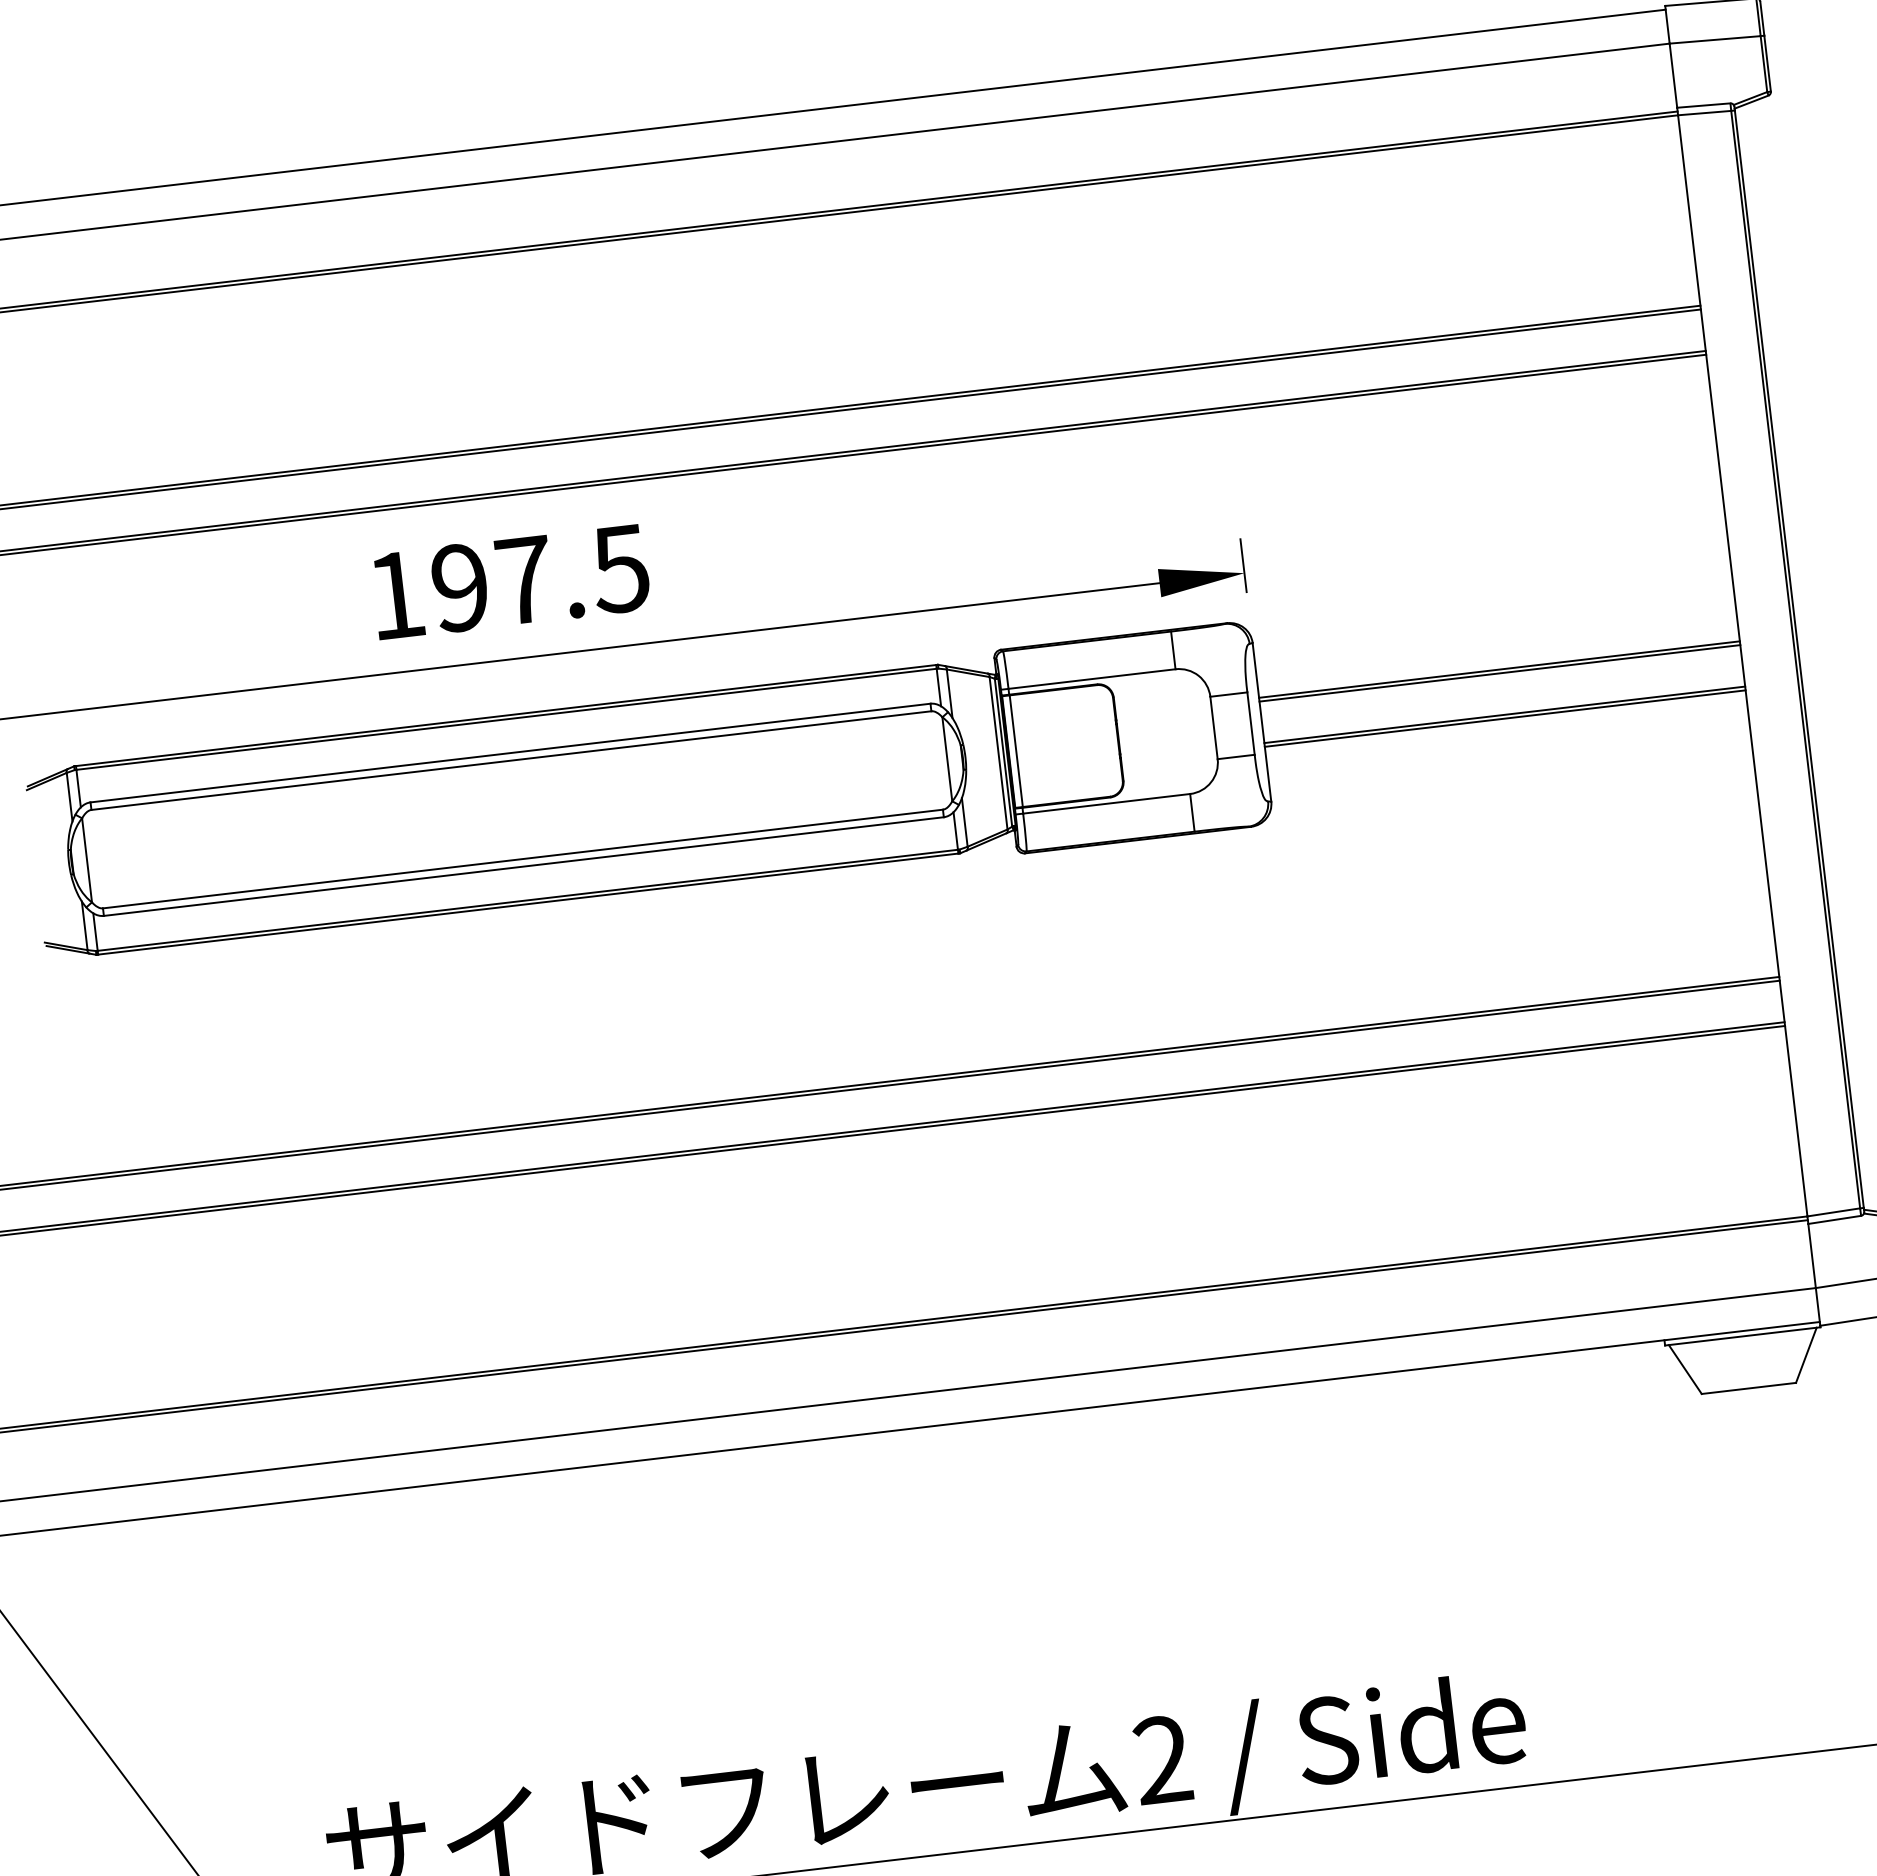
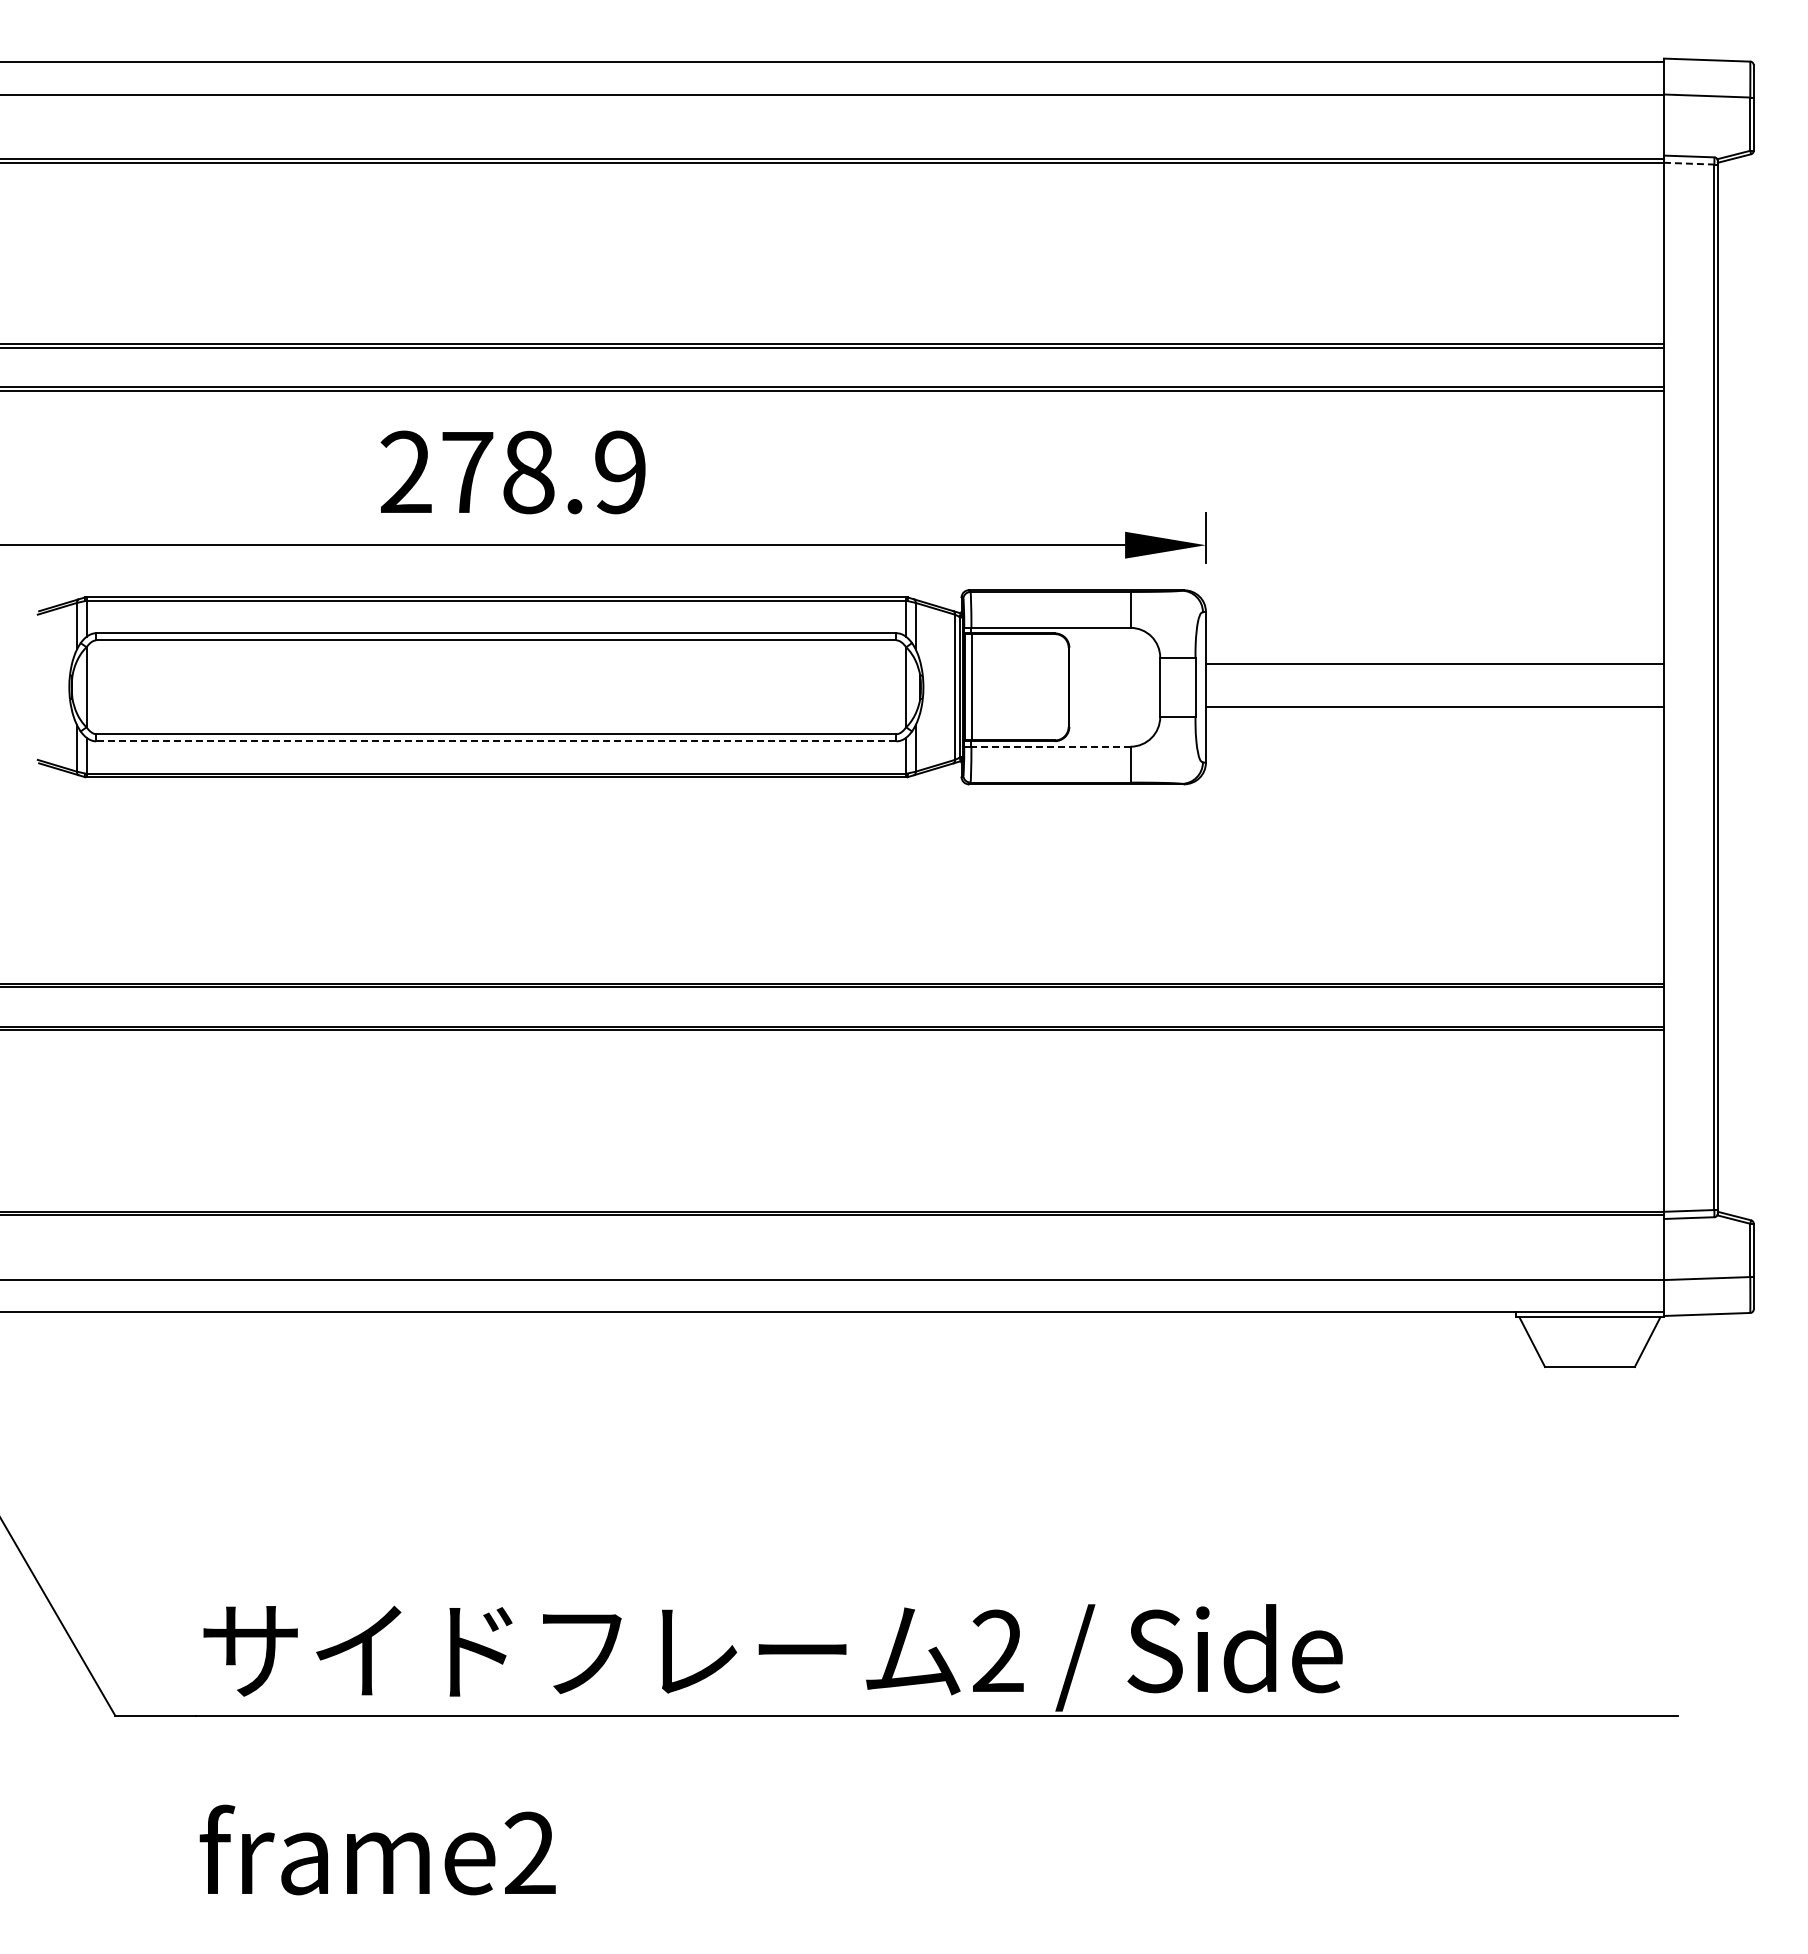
line: (1704, 112) -> (1689, 163), solid -> dashed
text: (507, 582) -> (512, 472), 197.5 -> 278.9
line: (1499, 673) -> (1434, 667), removed
line: (1504, 718) -> (1434, 710), removed
line: (1106, 803) -> (1050, 746), solid -> dashed
line: (522, 866) -> (495, 741), solid -> dashed

